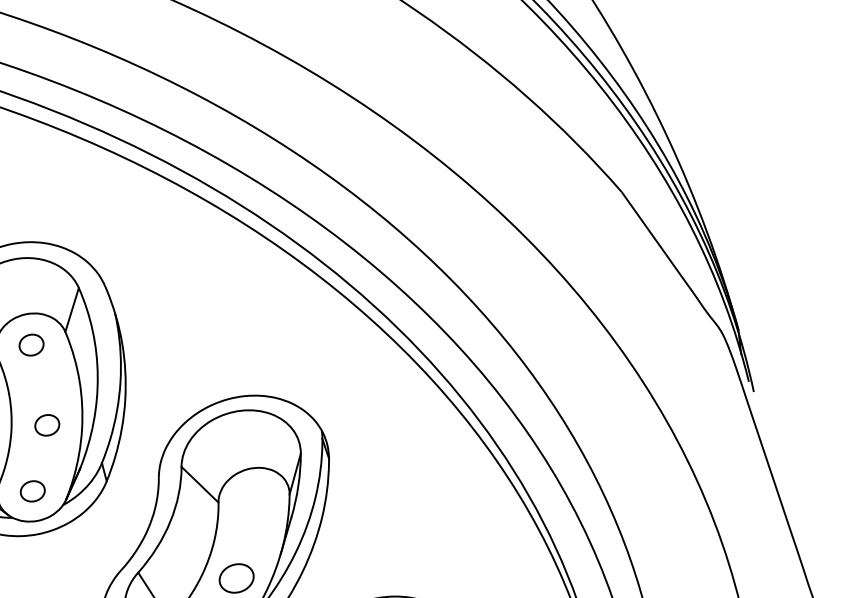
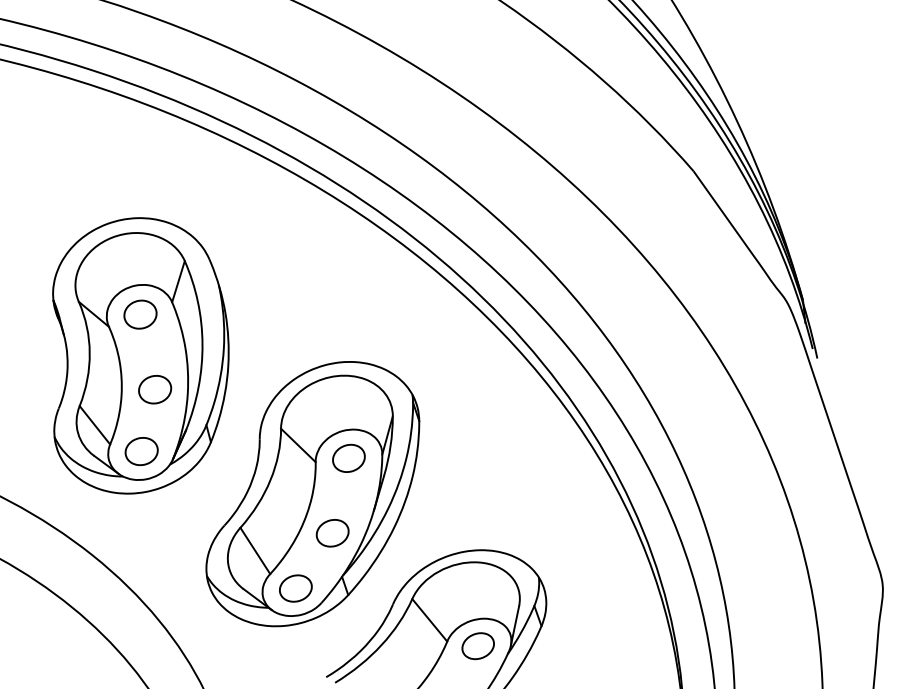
part: (31, 345) -> (140, 314), size x1.43
part: (47, 425) -> (155, 389), size x1.43
part: (32, 491) -> (141, 451), size x1.43
part: (253, 497) -> (348, 457), added

